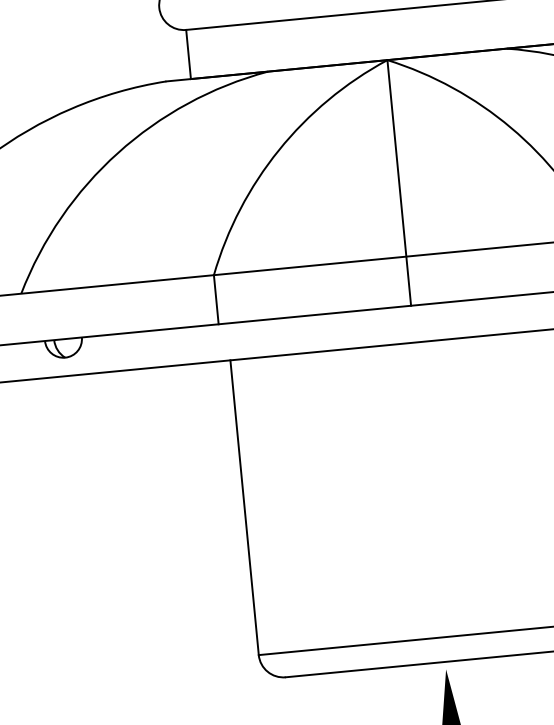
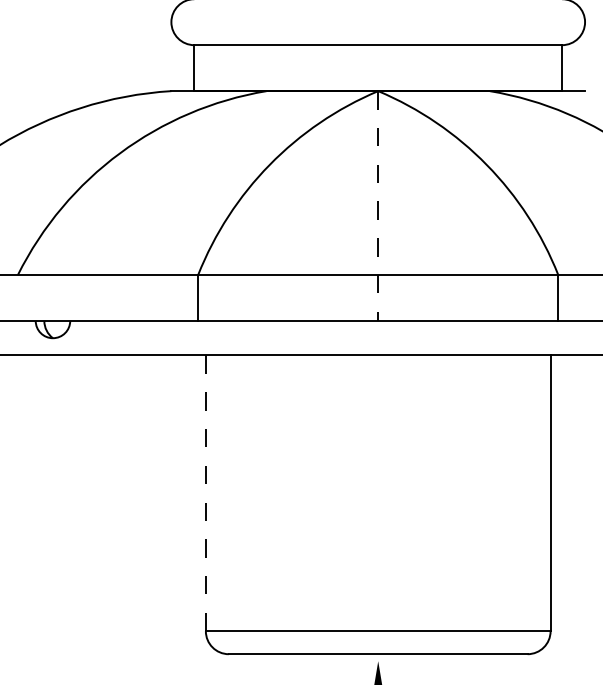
line: (399, 183) -> (378, 206), solid -> dashed
line: (244, 507) -> (205, 493), solid -> dashed

